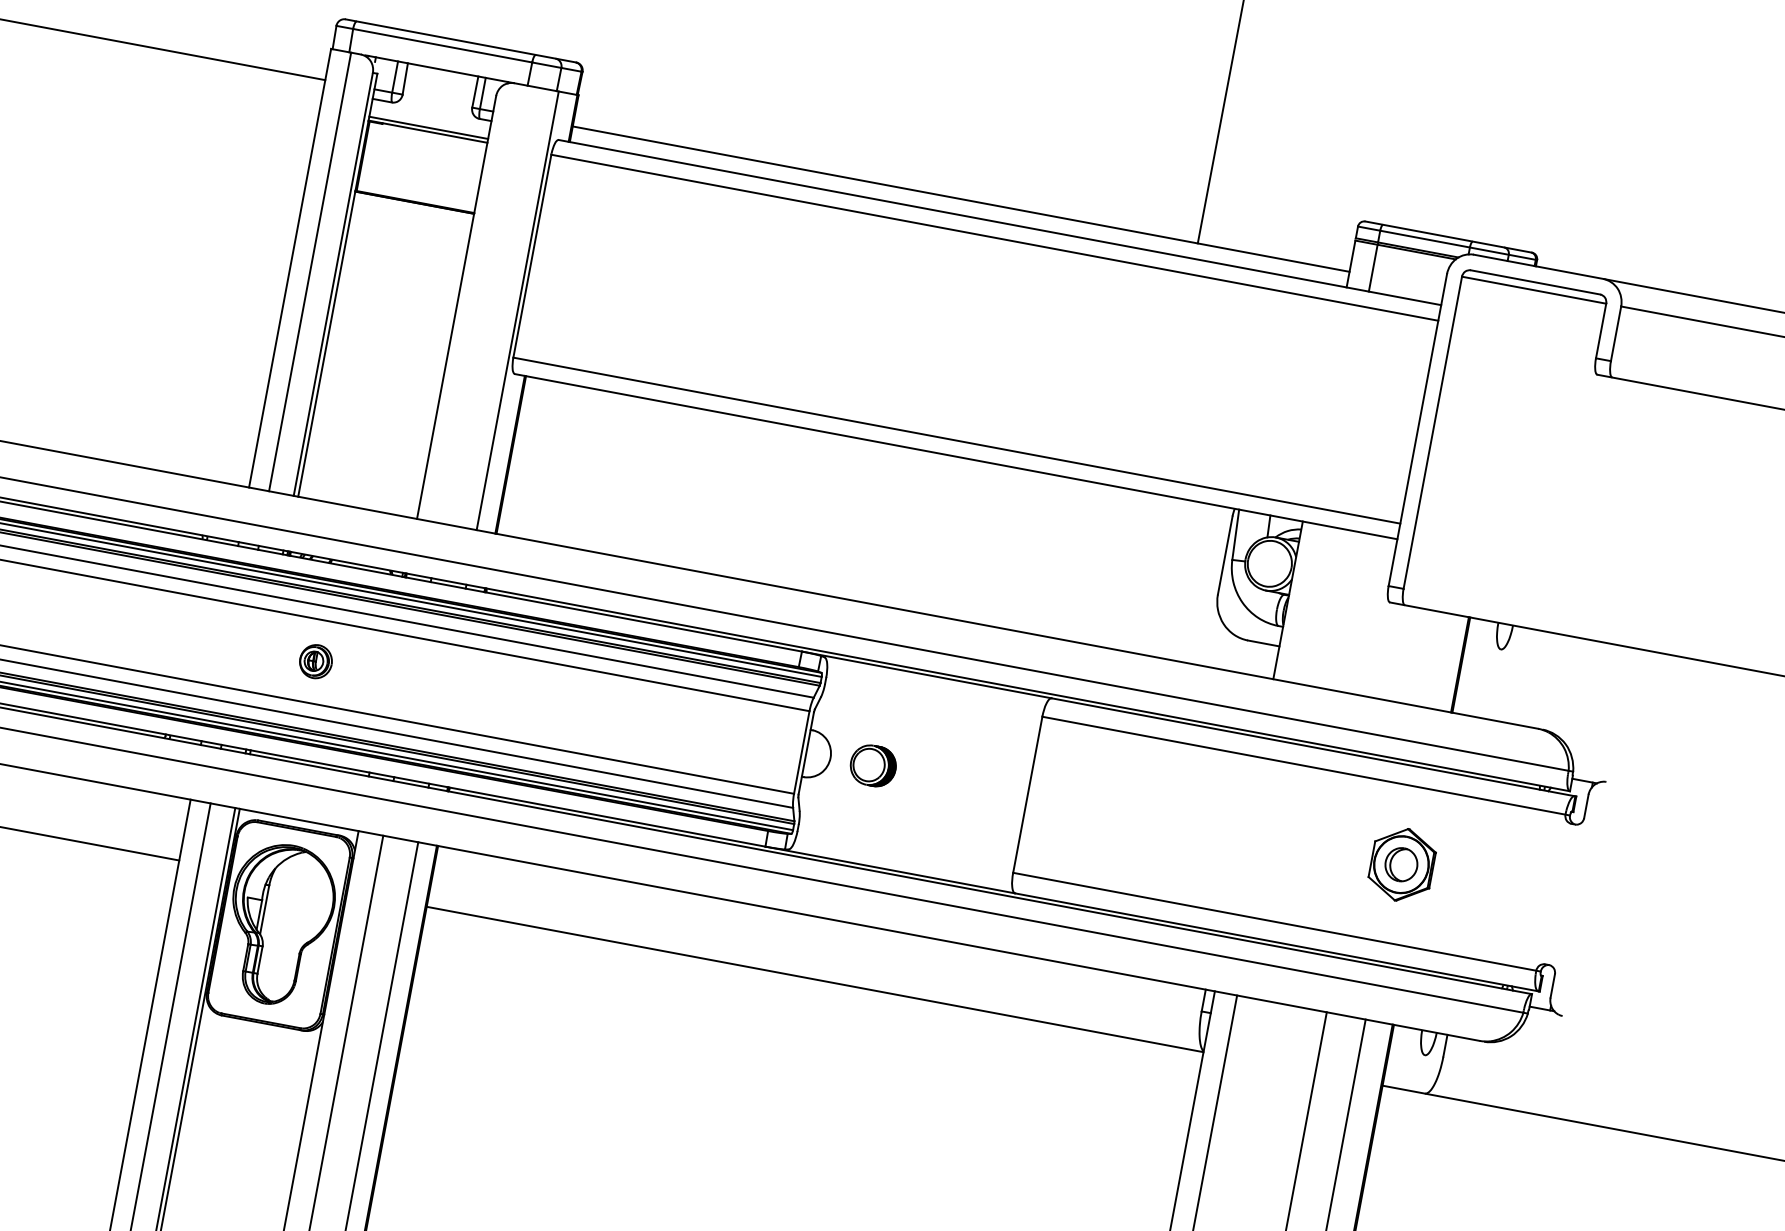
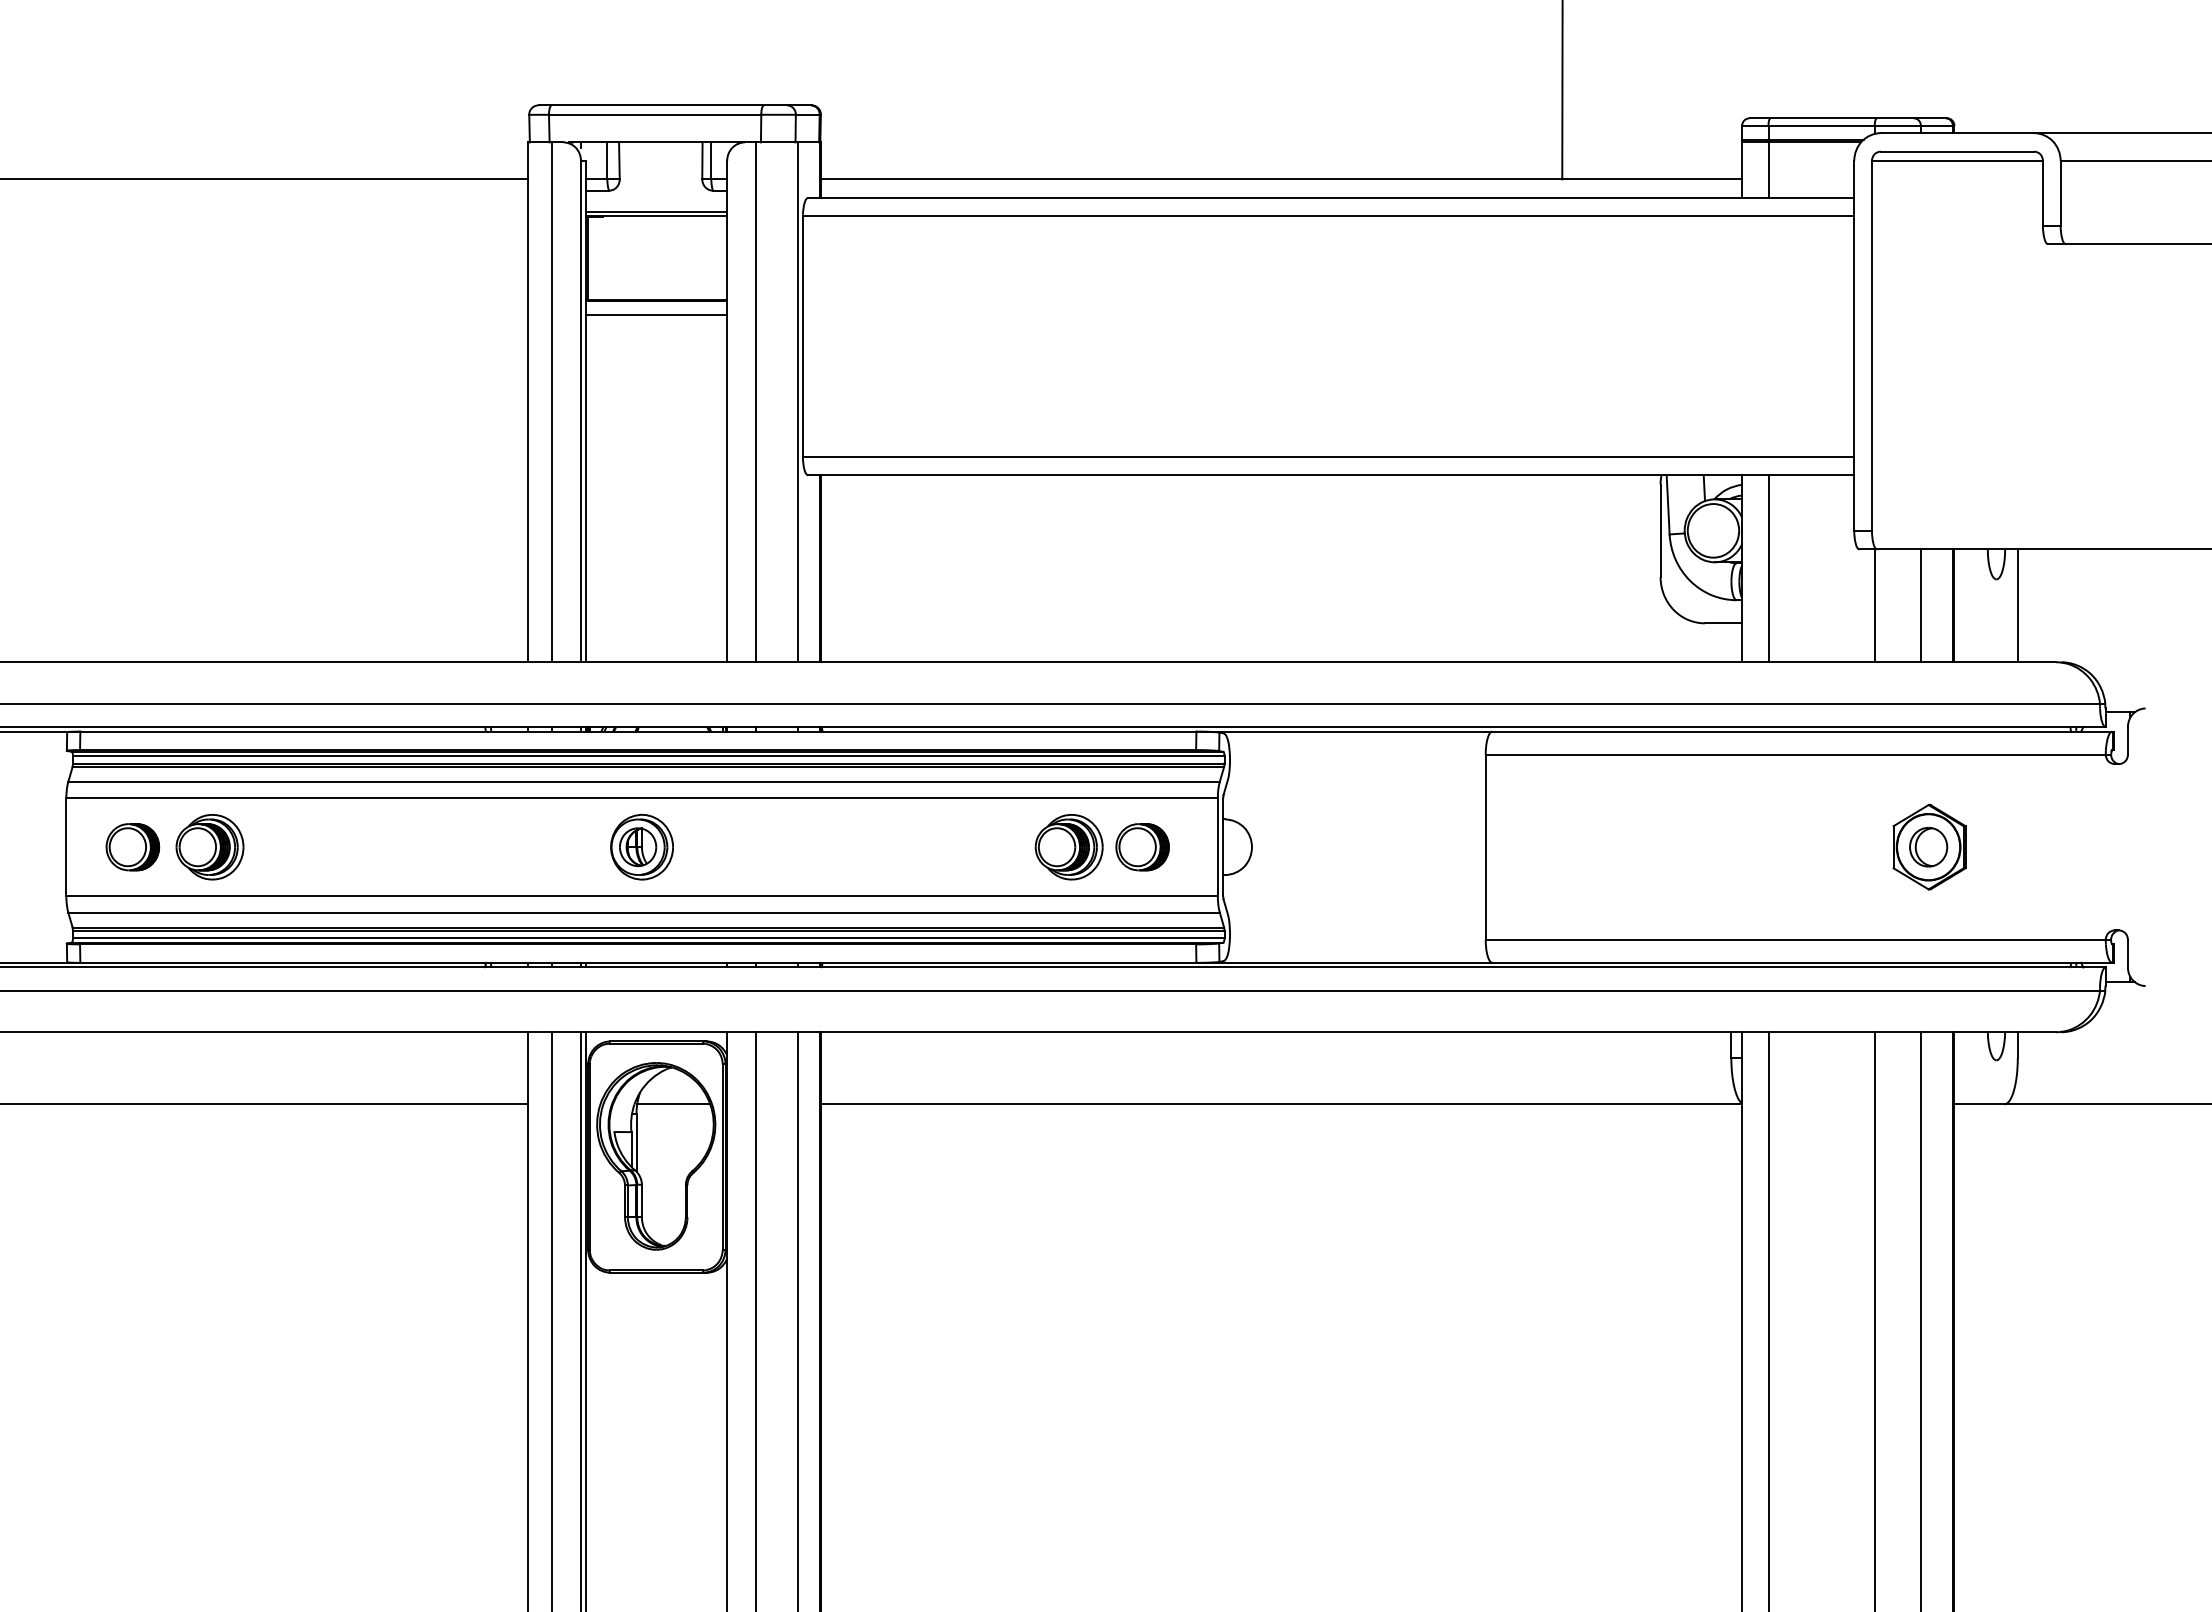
line: (412, 215) -> (656, 315), added
line: (482, 304) -> (756, 402), added
line: (1310, 604) -> (1768, 568), added
line: (1393, 652) -> (1874, 605), added
line: (1432, 659) -> (1920, 605), added
part: (315, 661) -> (641, 847), size x1.67
line: (1514, 674) -> (2017, 605), added
part: (675, 729) -> (1068, 847), added
part: (873, 766) -> (1142, 847), moved
line: (301, 883) -> (673, 1104), added

